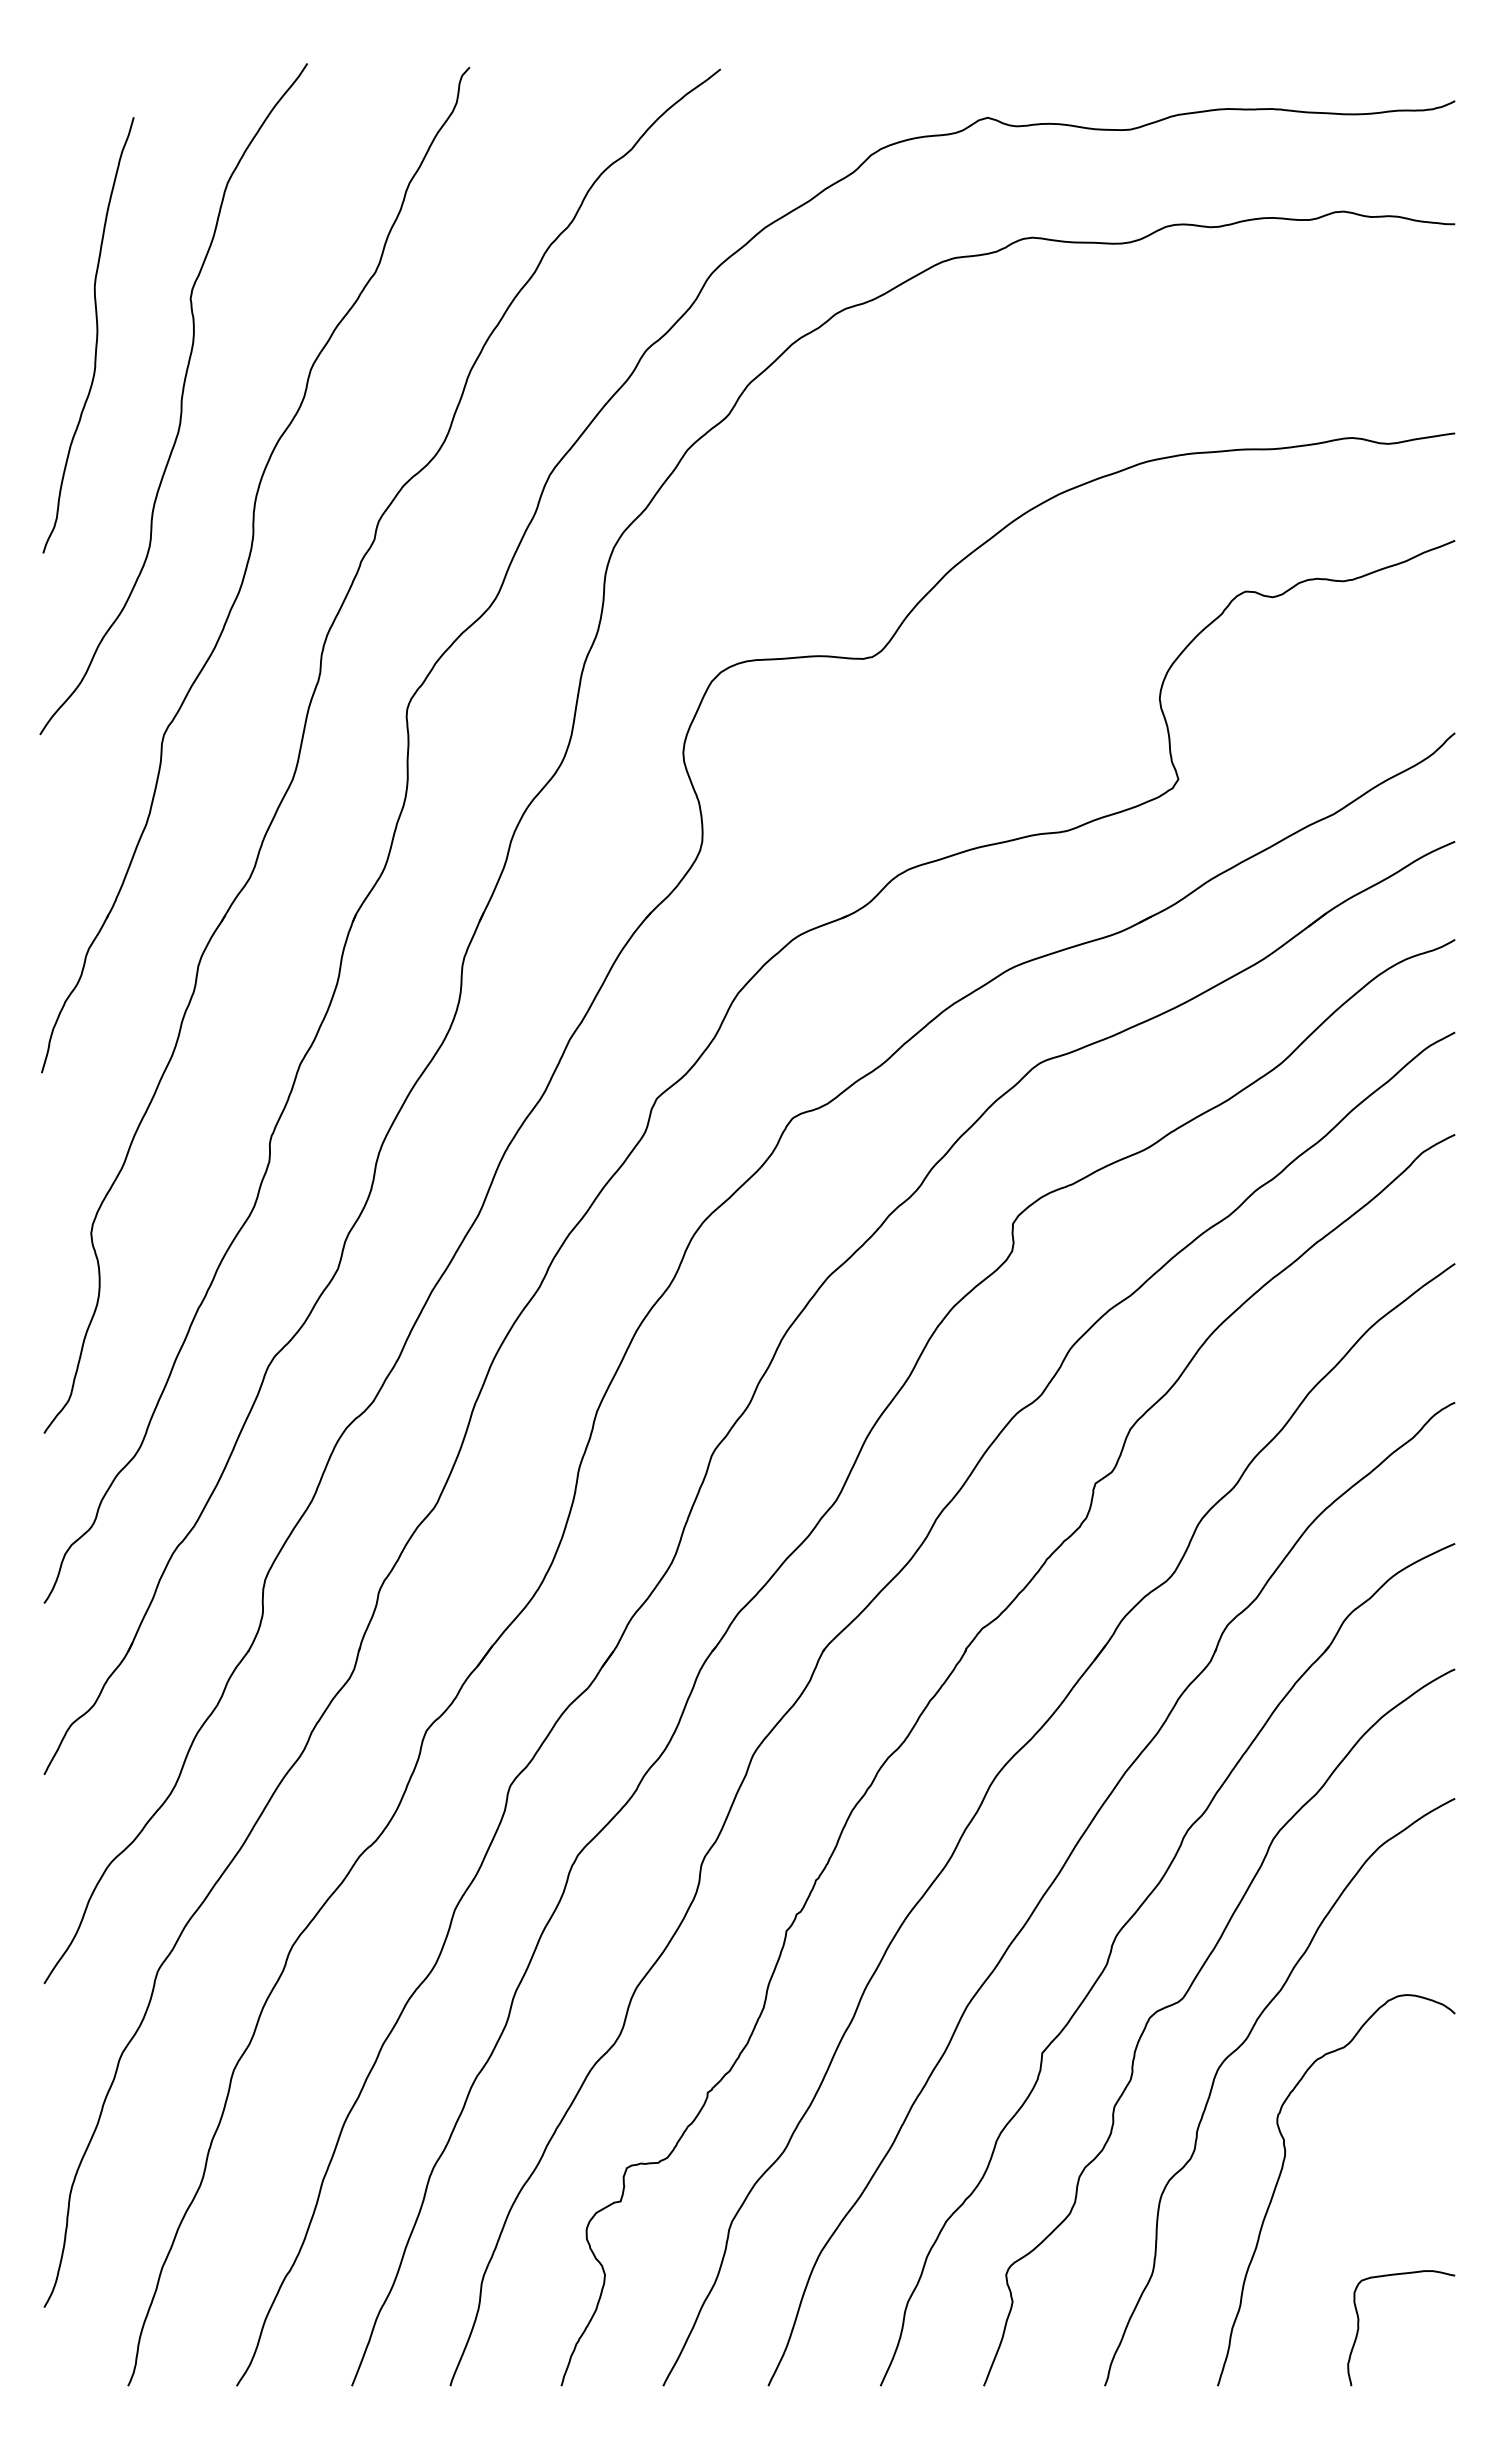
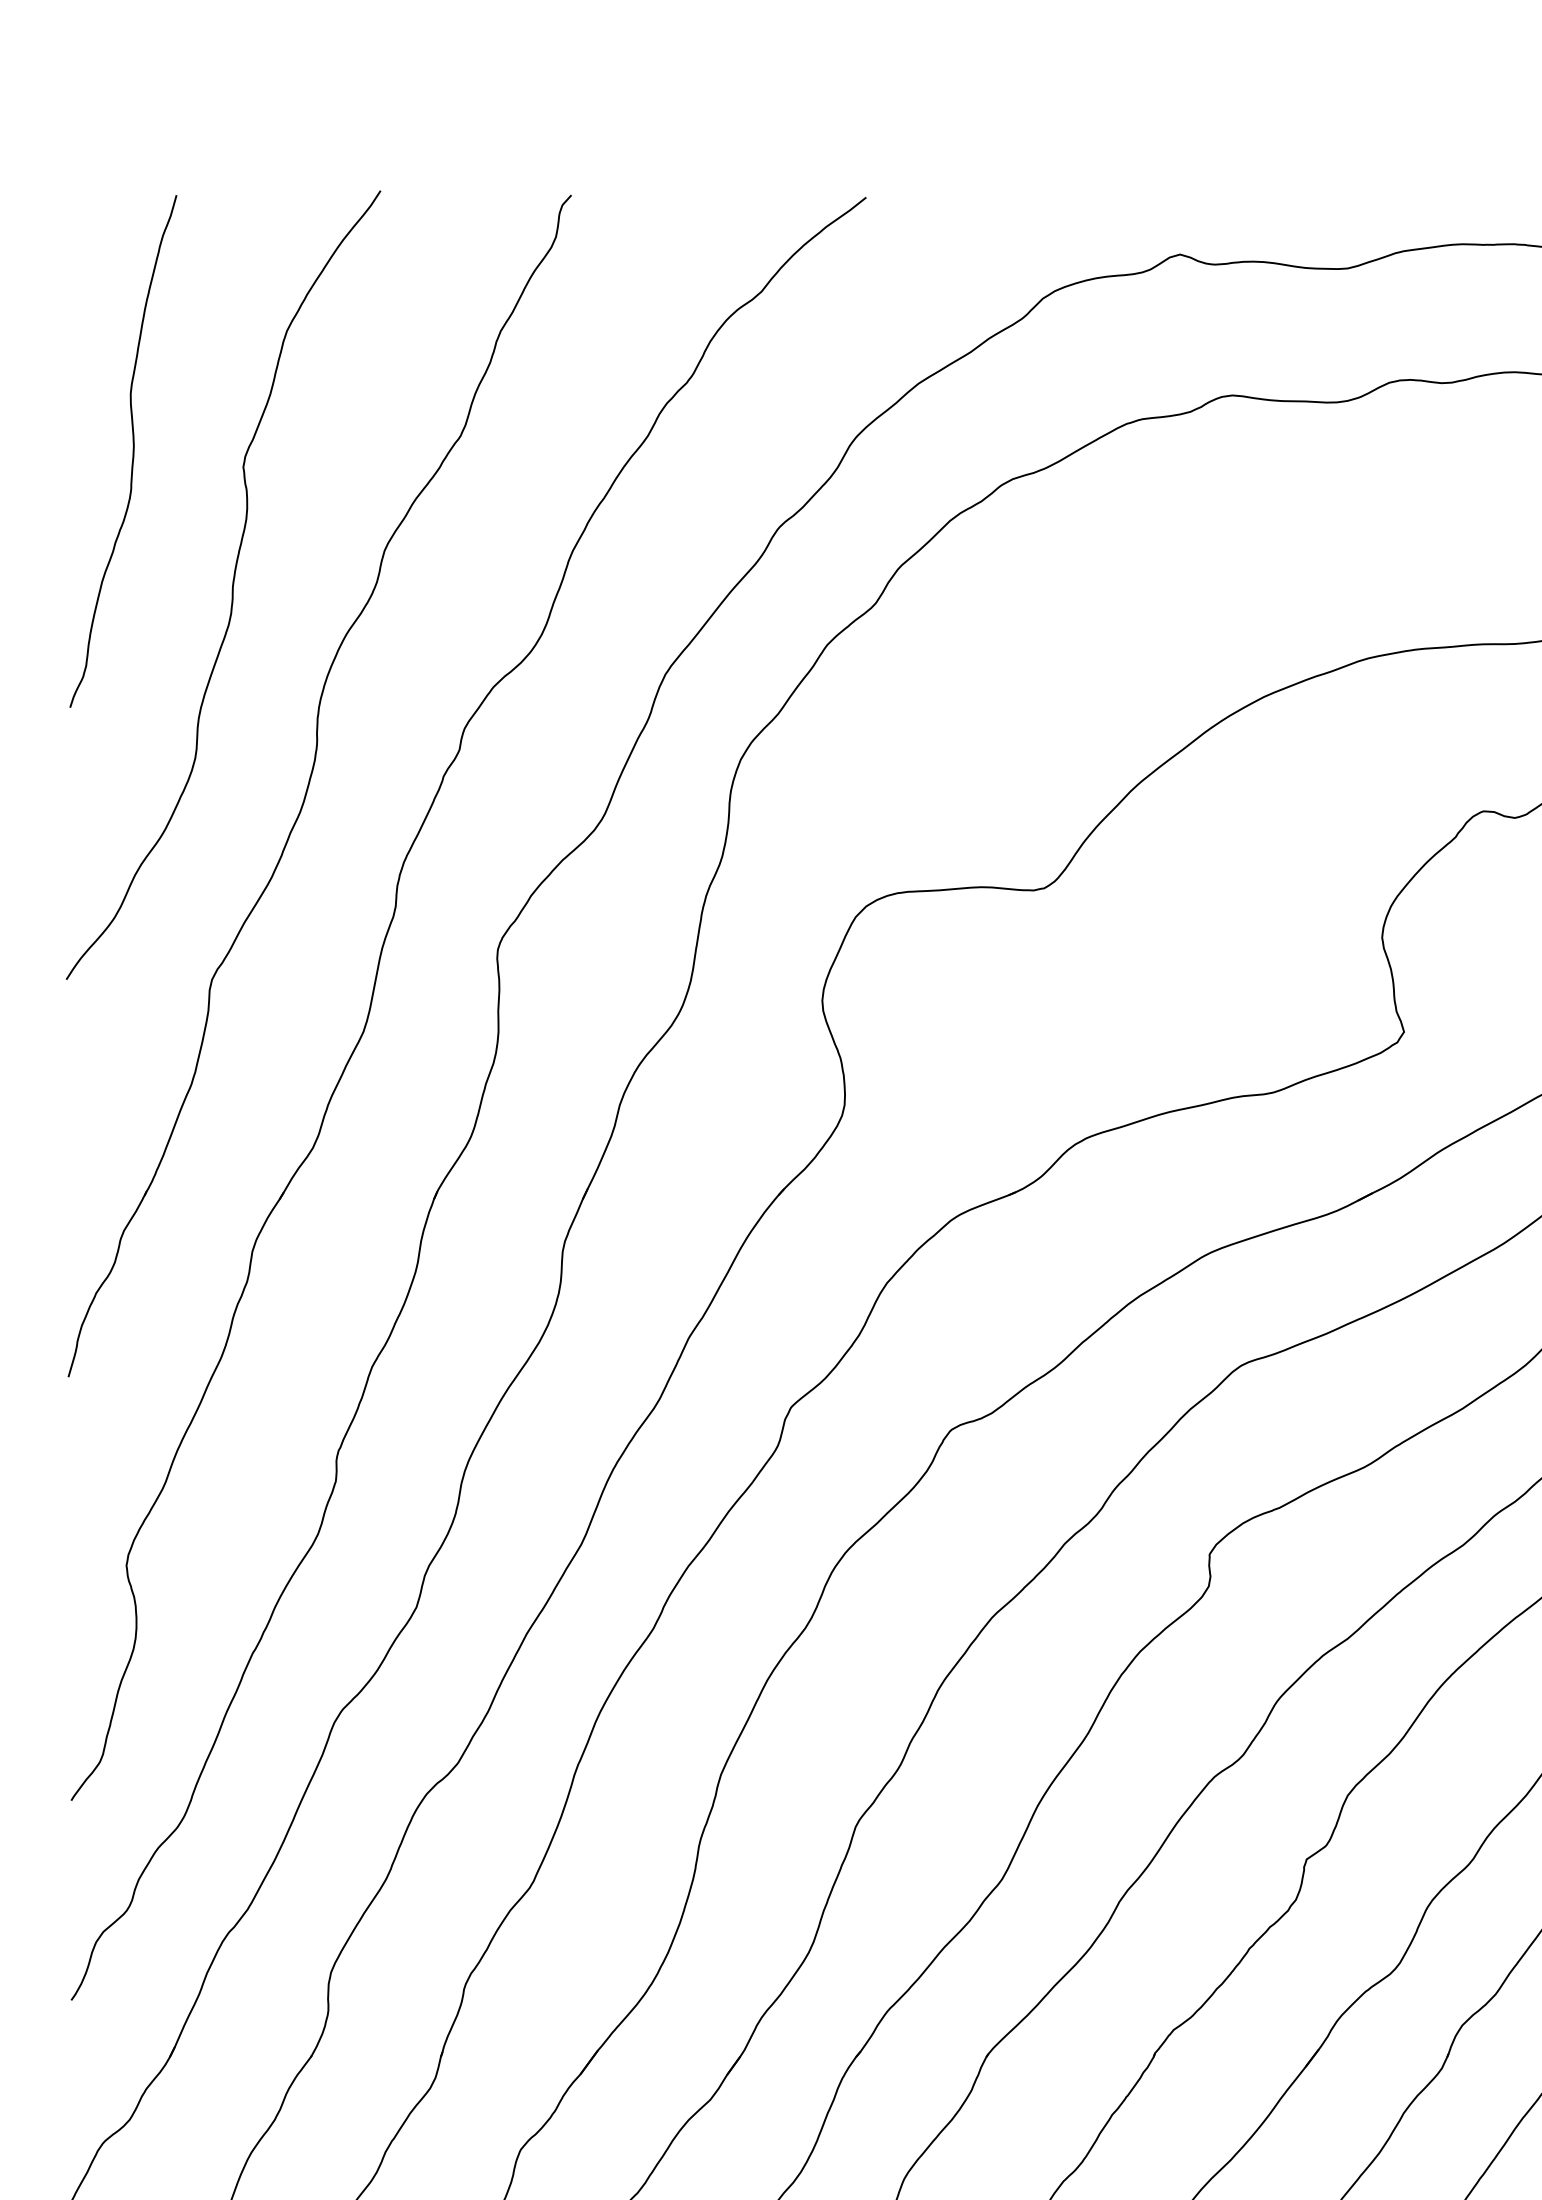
curve: (96, 335) -> (132, 451), moved

